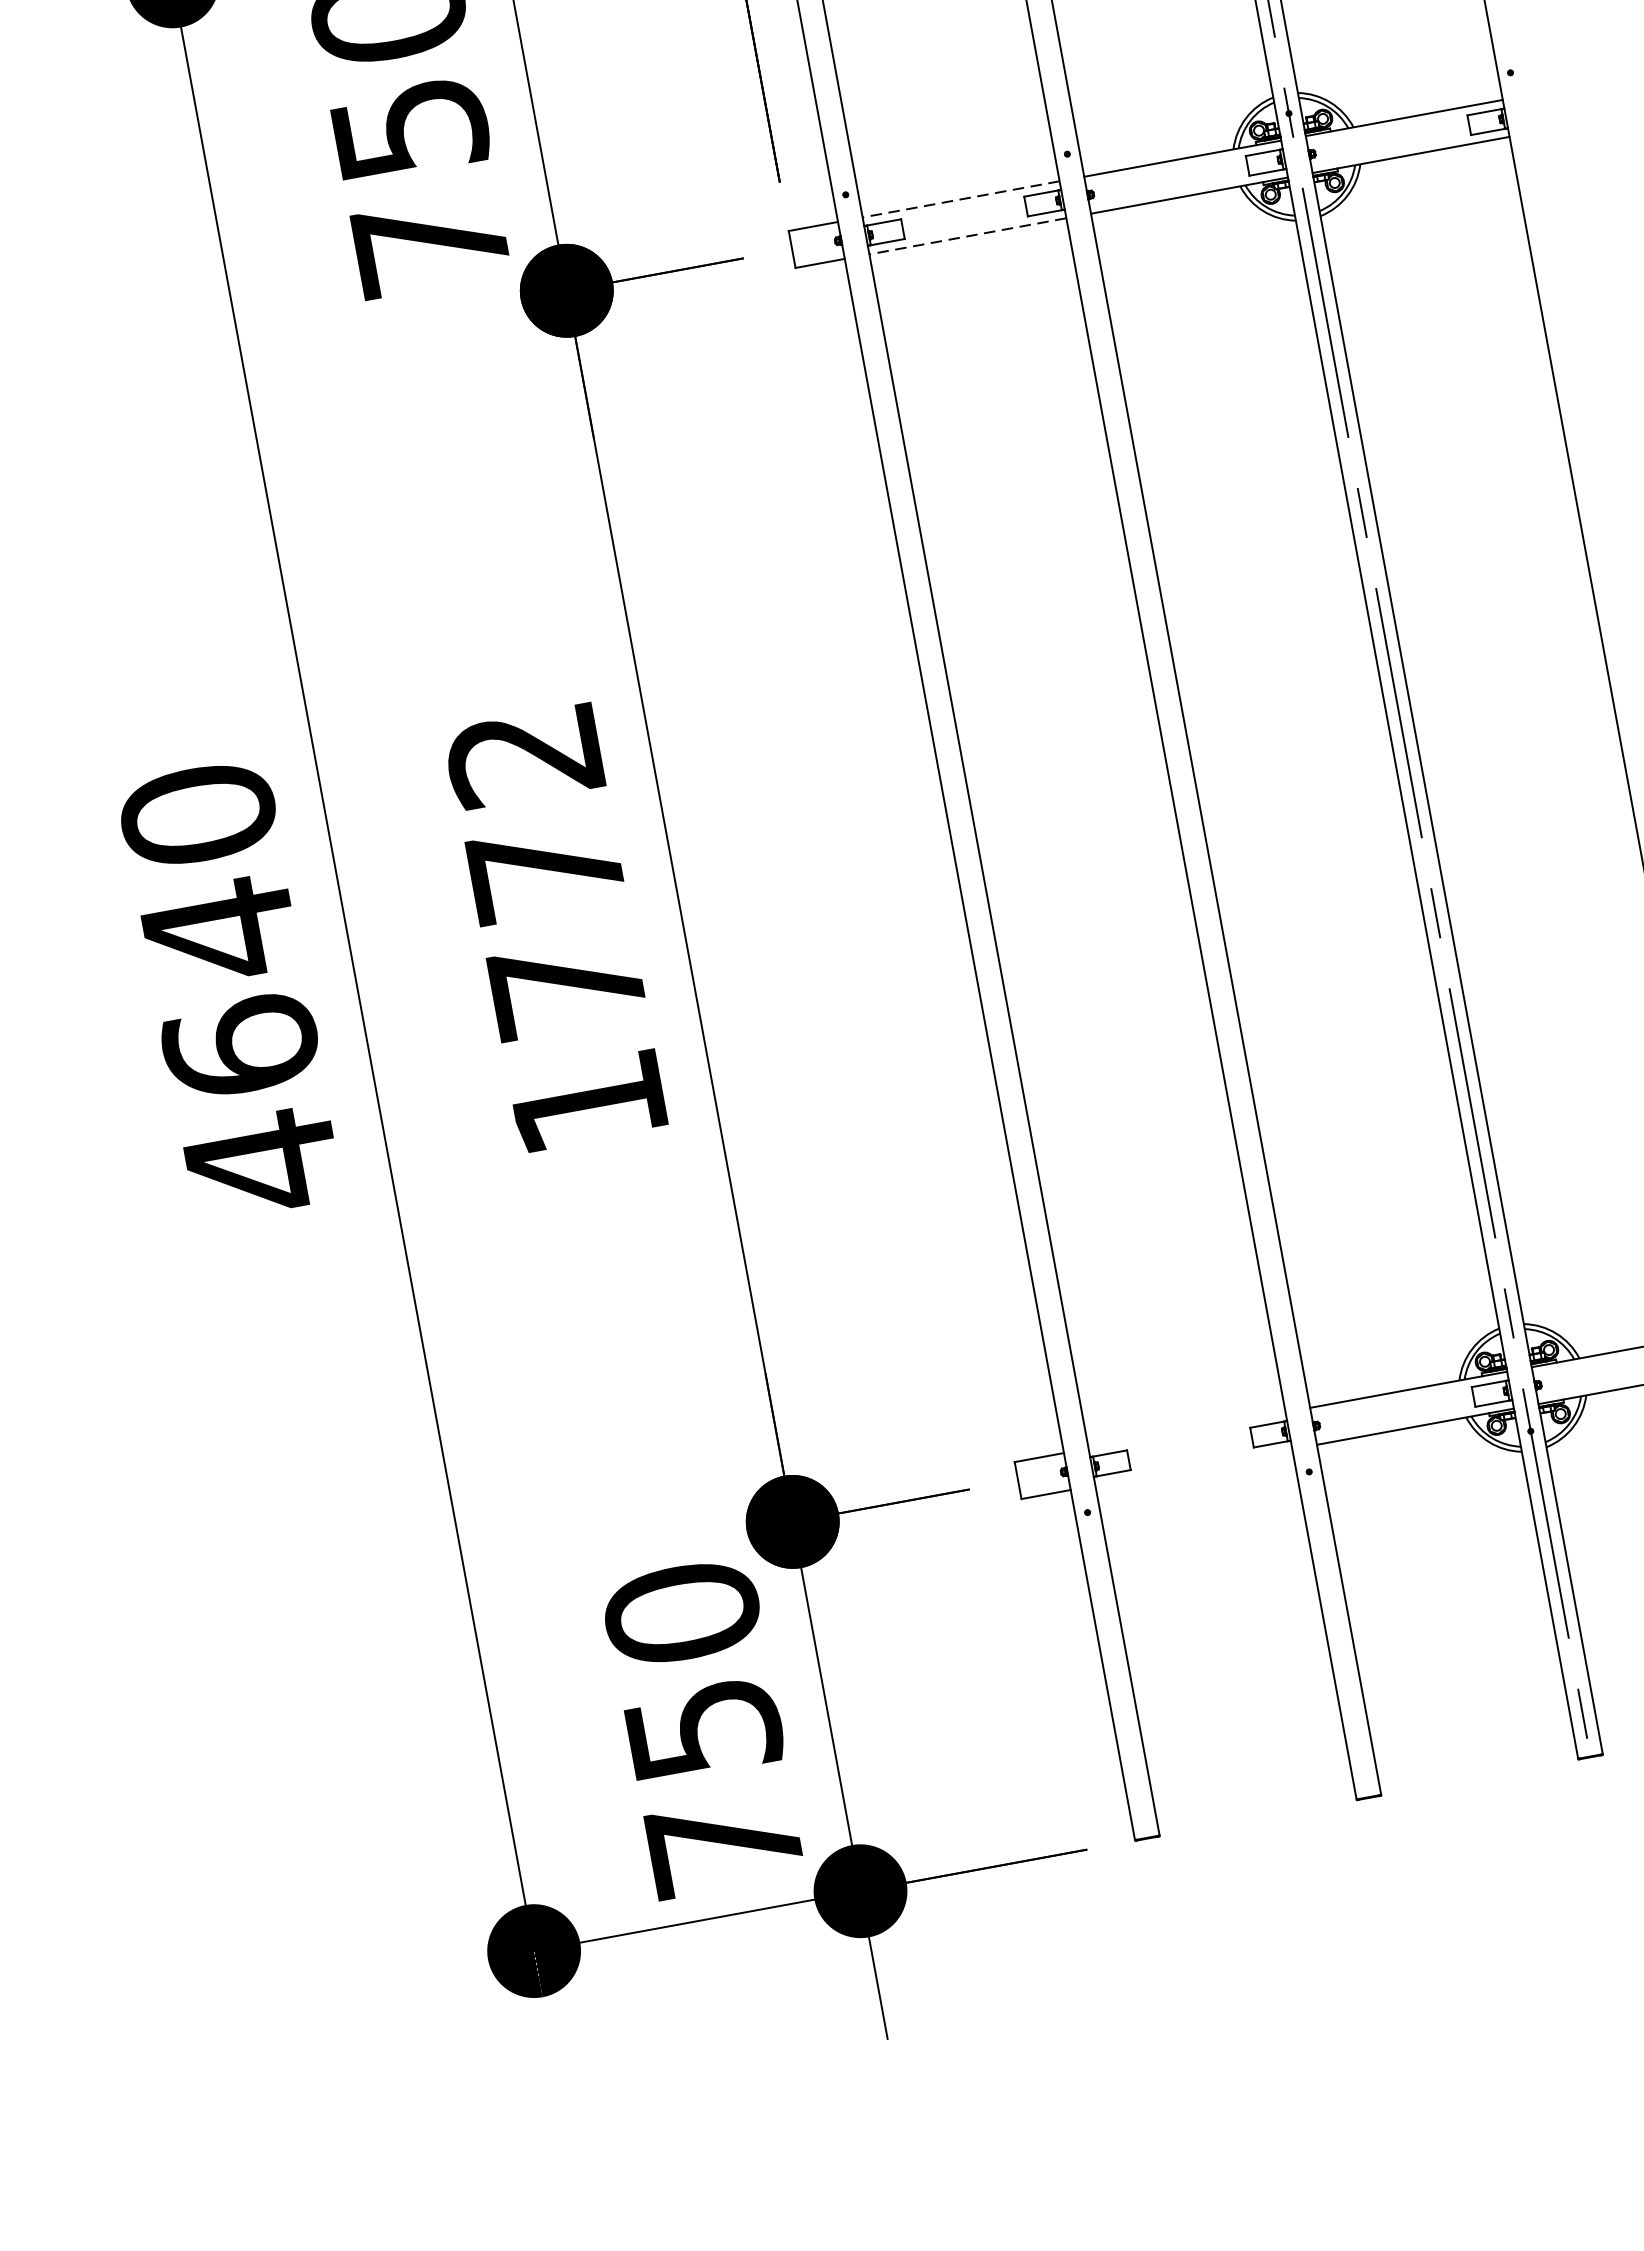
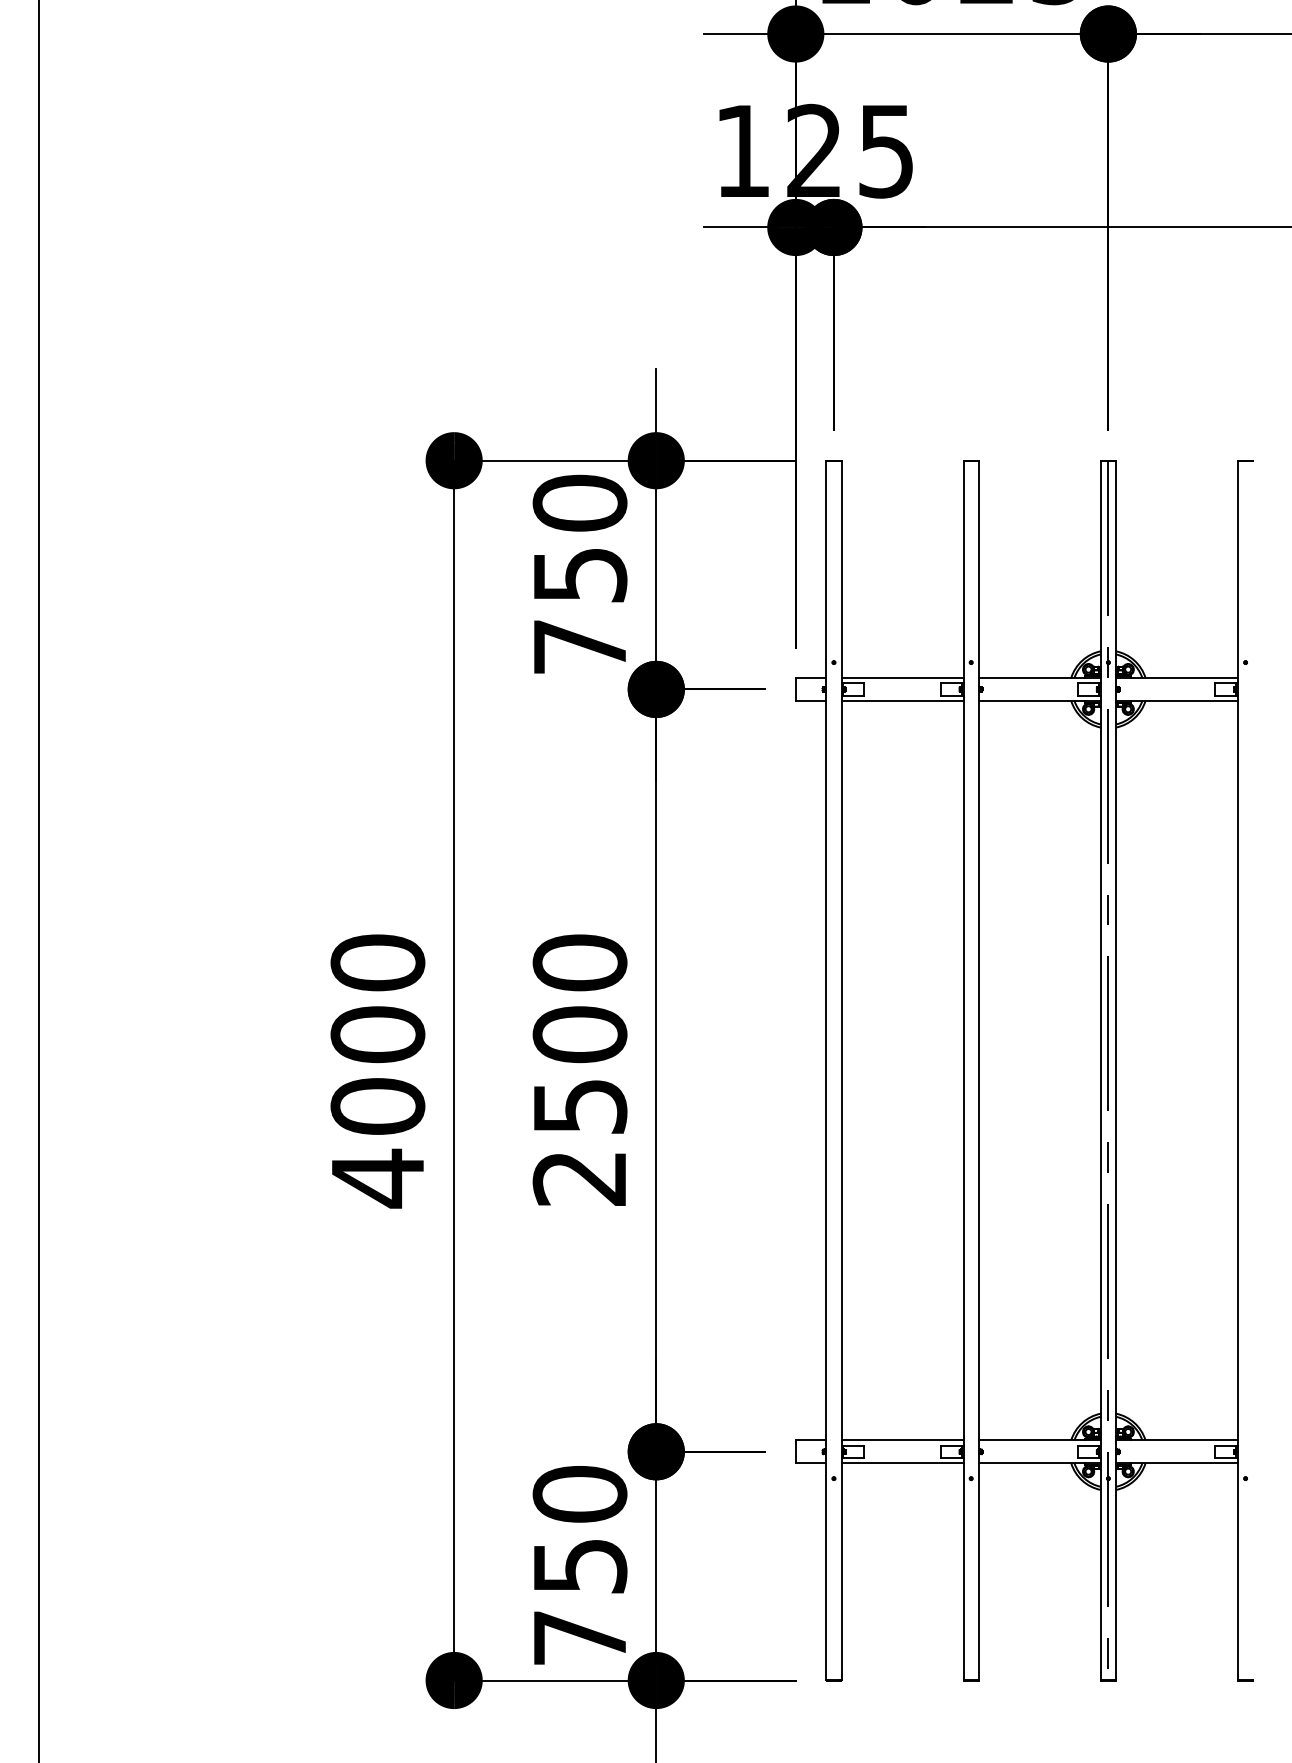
line: (961, 200) -> (902, 678), dashed -> solid
line: (967, 235) -> (902, 700), dashed -> solid
text: (555, 927) -> (579, 1069), 1772 -> 2500
text: (229, 987) -> (377, 1069), 4640 -> 4000
line: (1187, 1430) -> (902, 1440), added
line: (1193, 1467) -> (902, 1463), added

